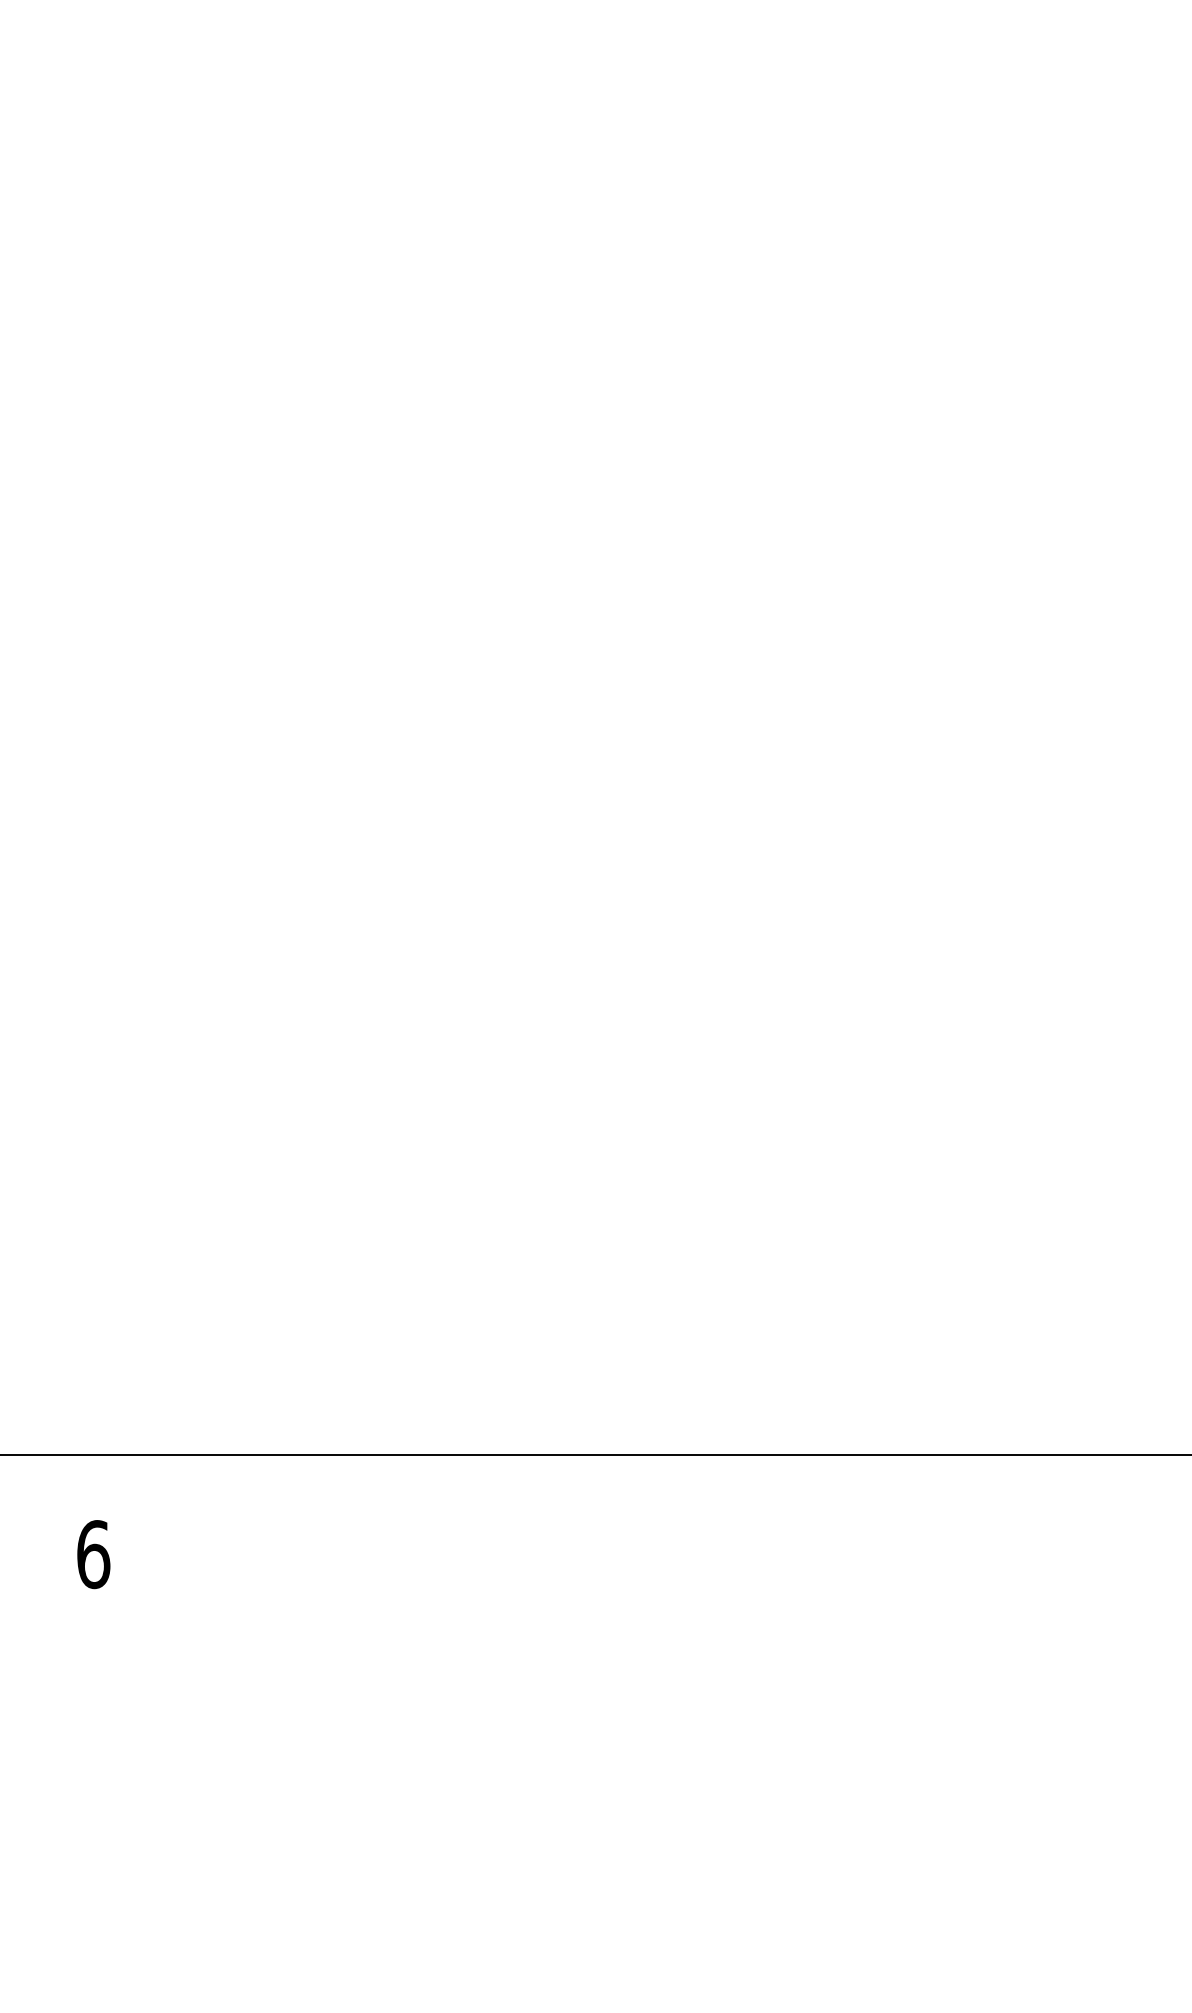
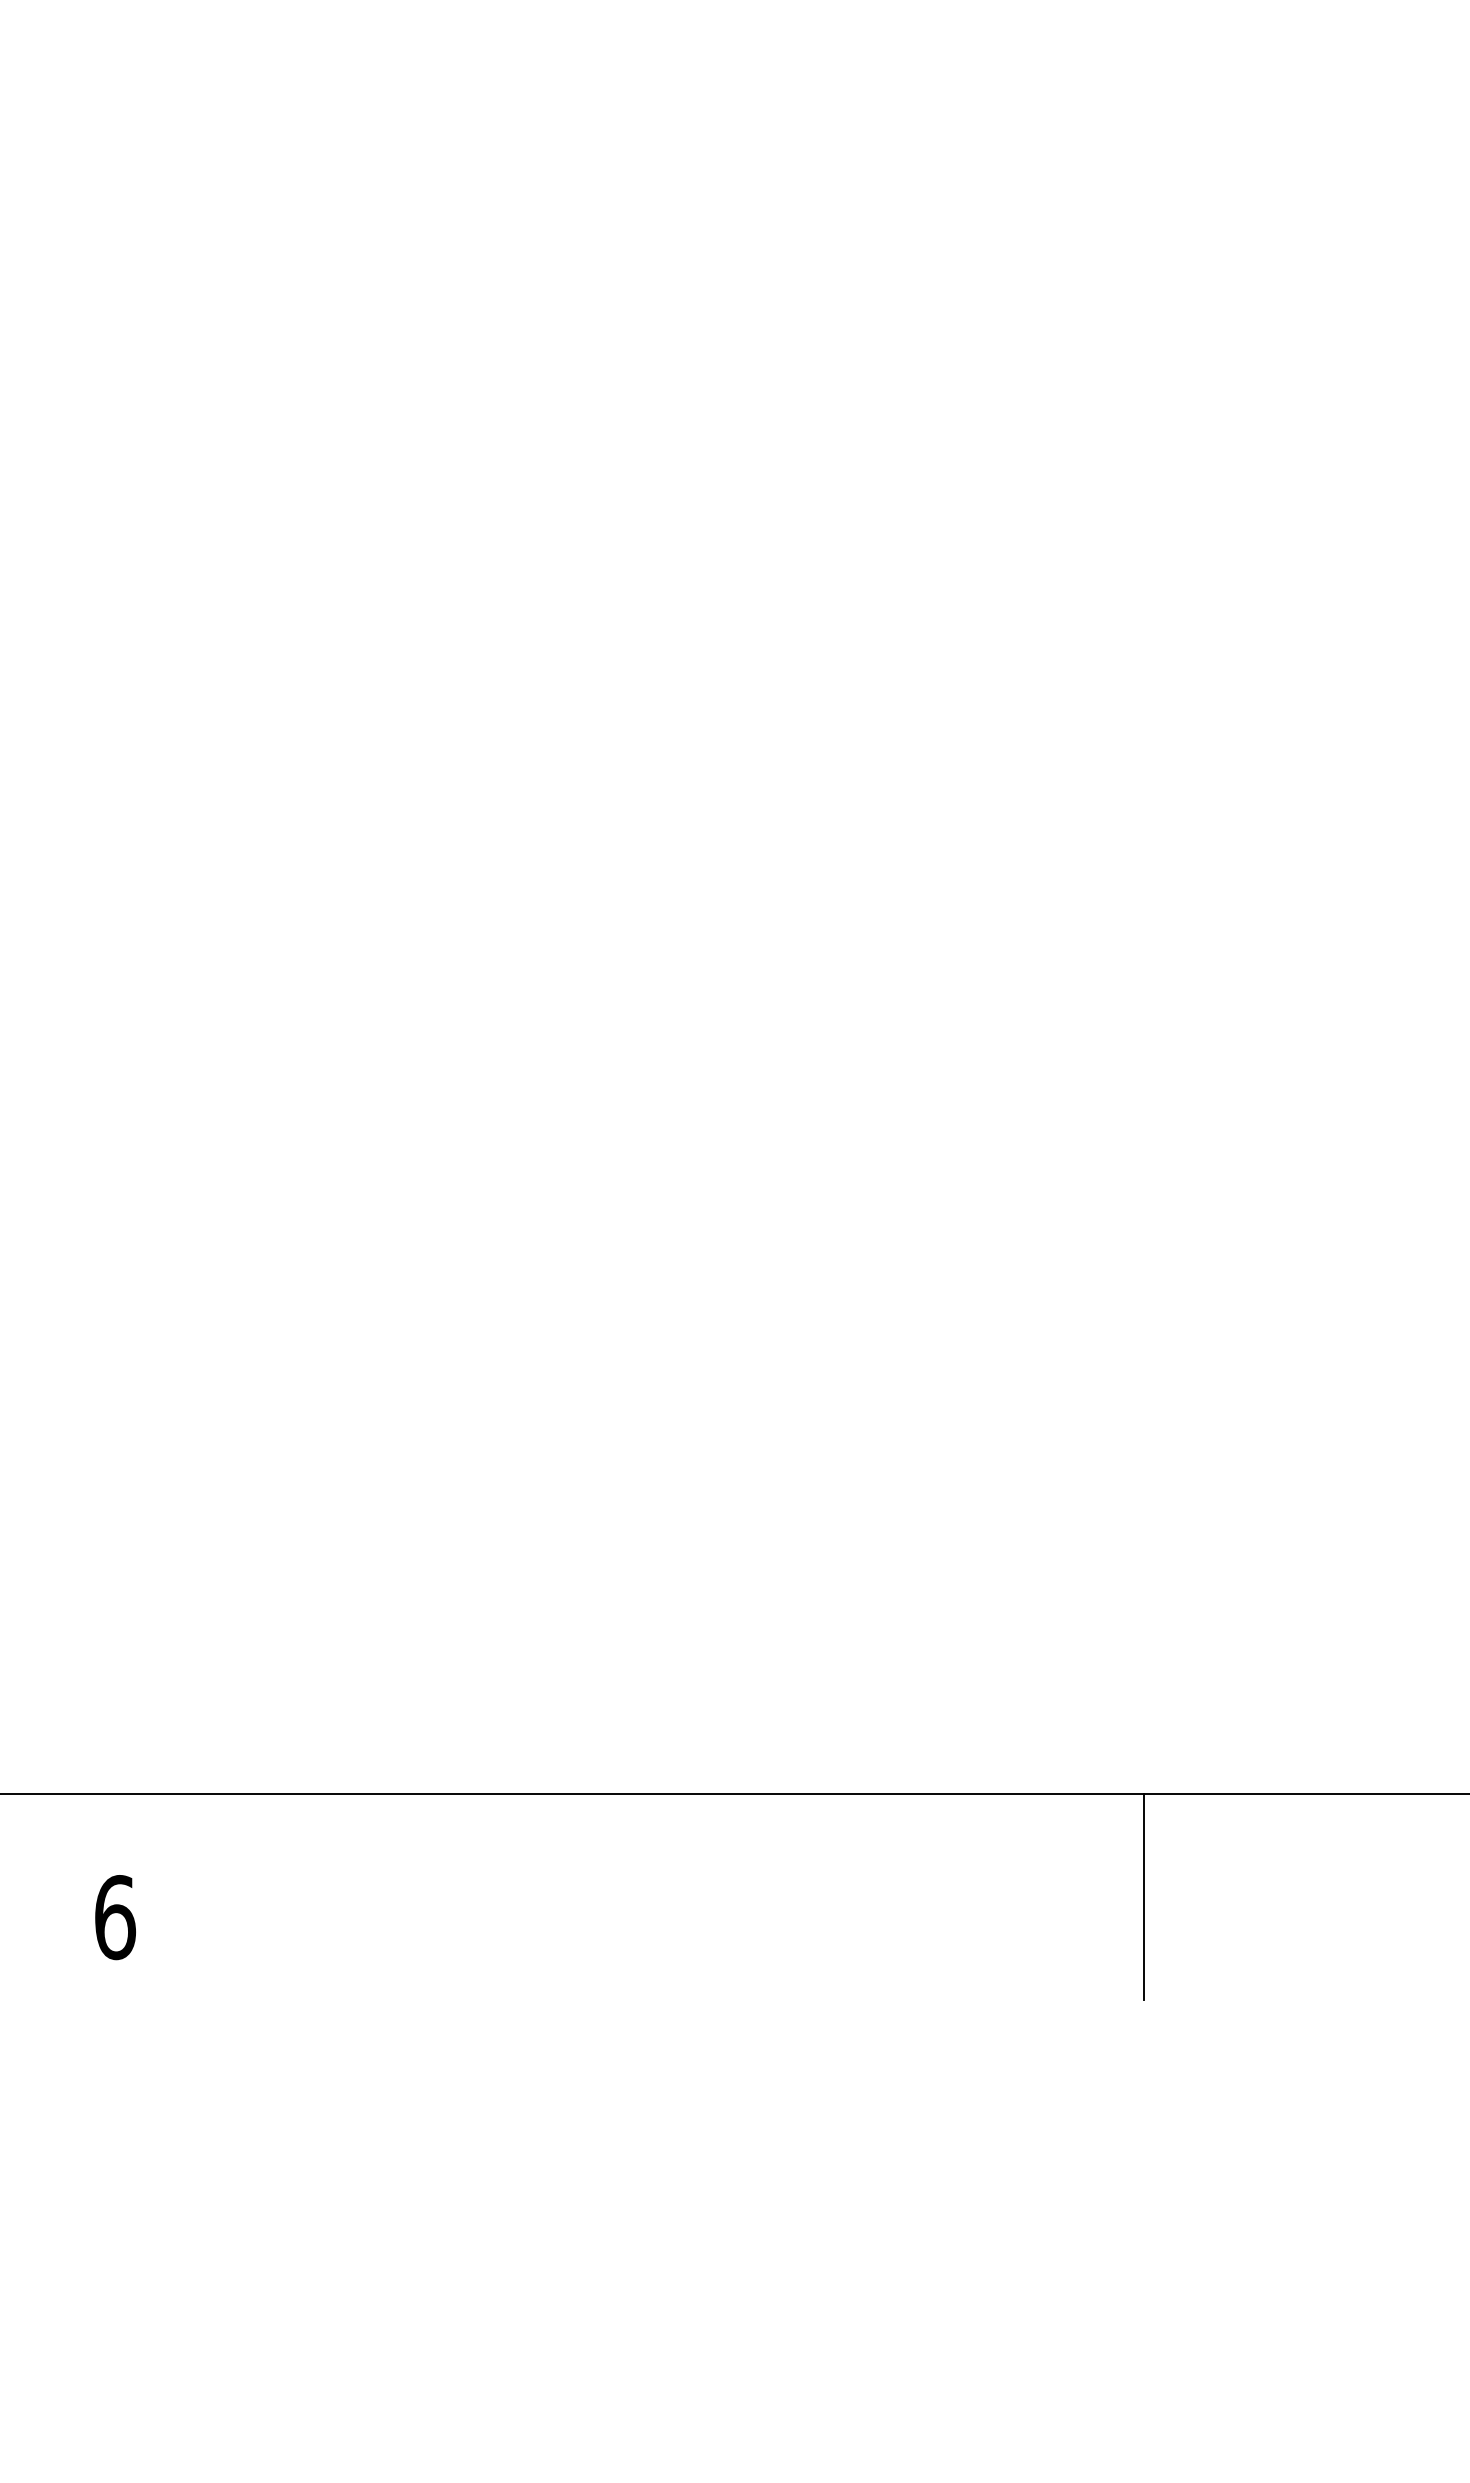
line: (927, 1537) -> (1143, 1896), added

